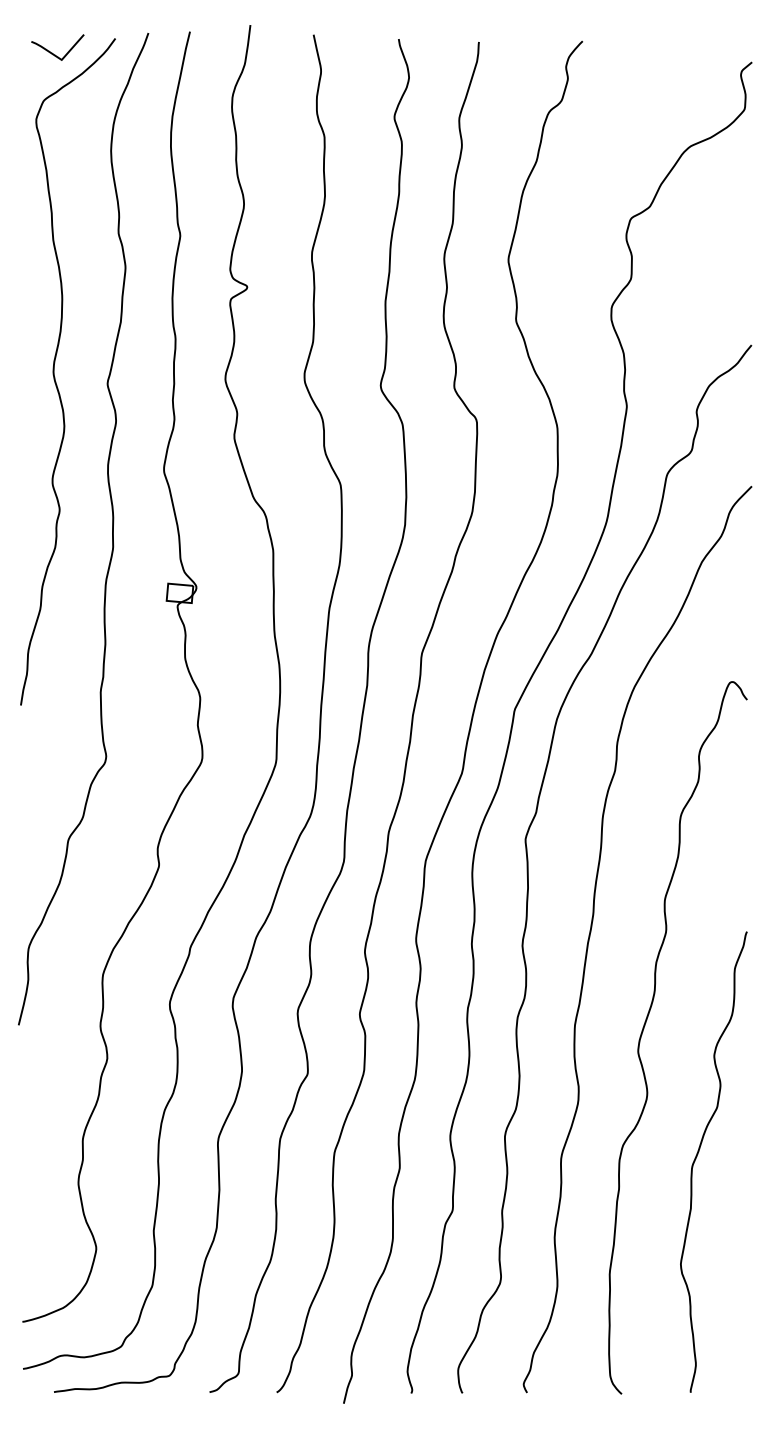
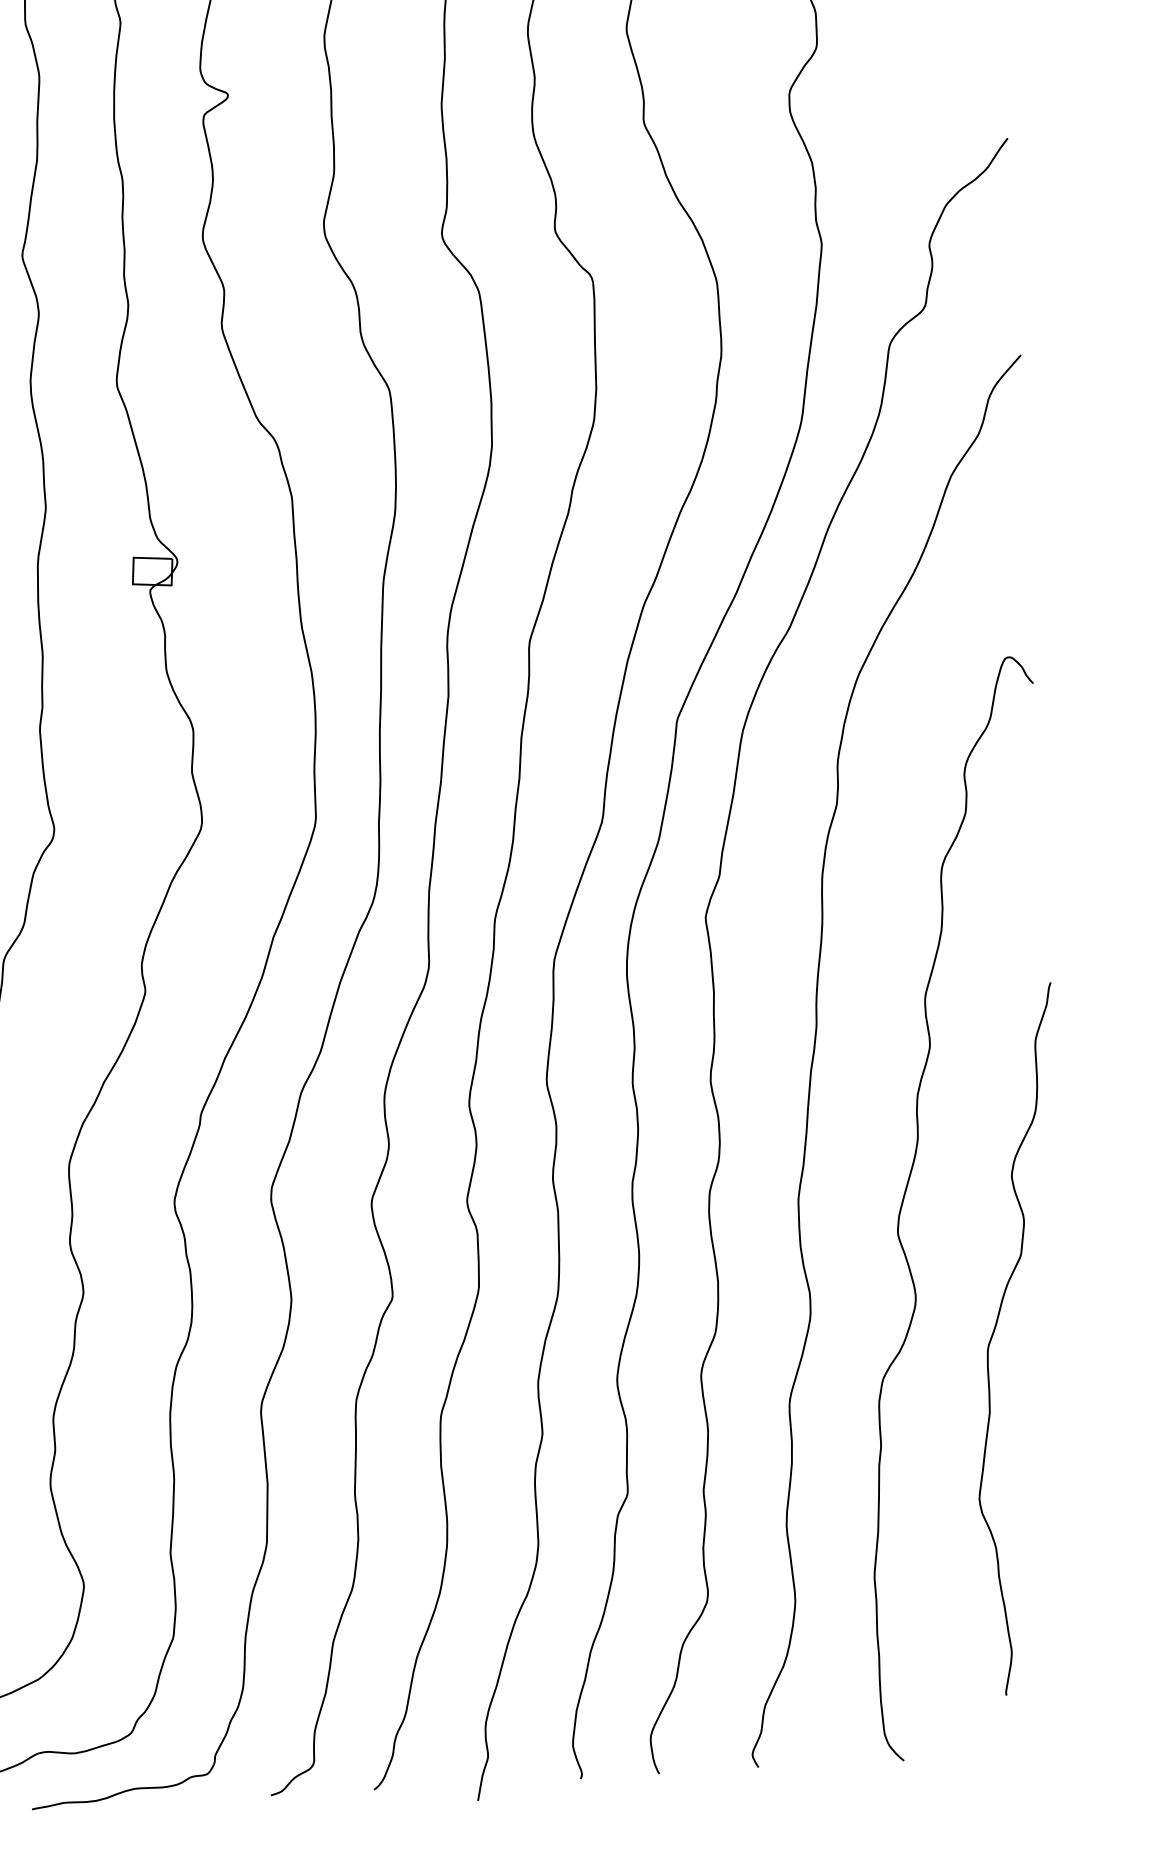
curve: (698, 1154) -> (996, 1329), moved

